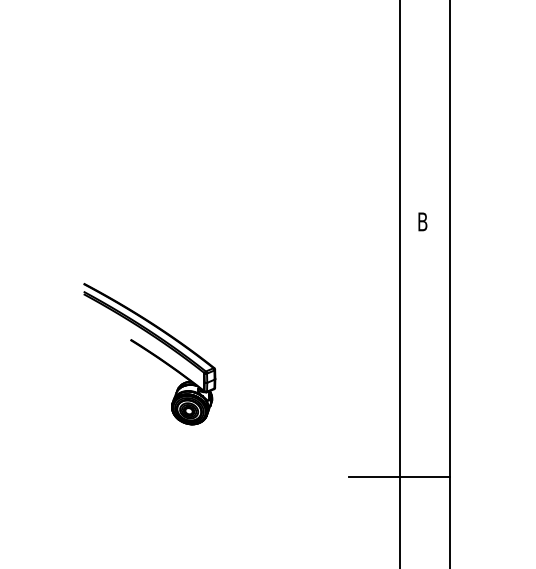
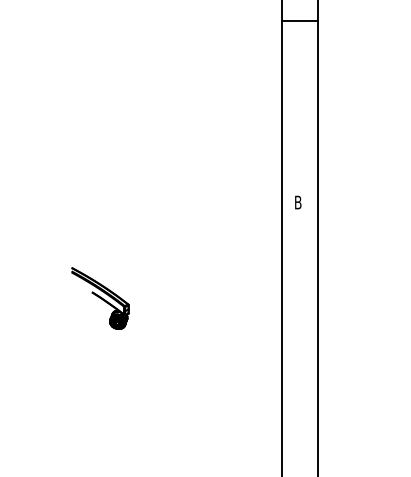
part: (150, 354) -> (100, 298), size x0.6
line: (399, 476) -> (281, 387), removed

